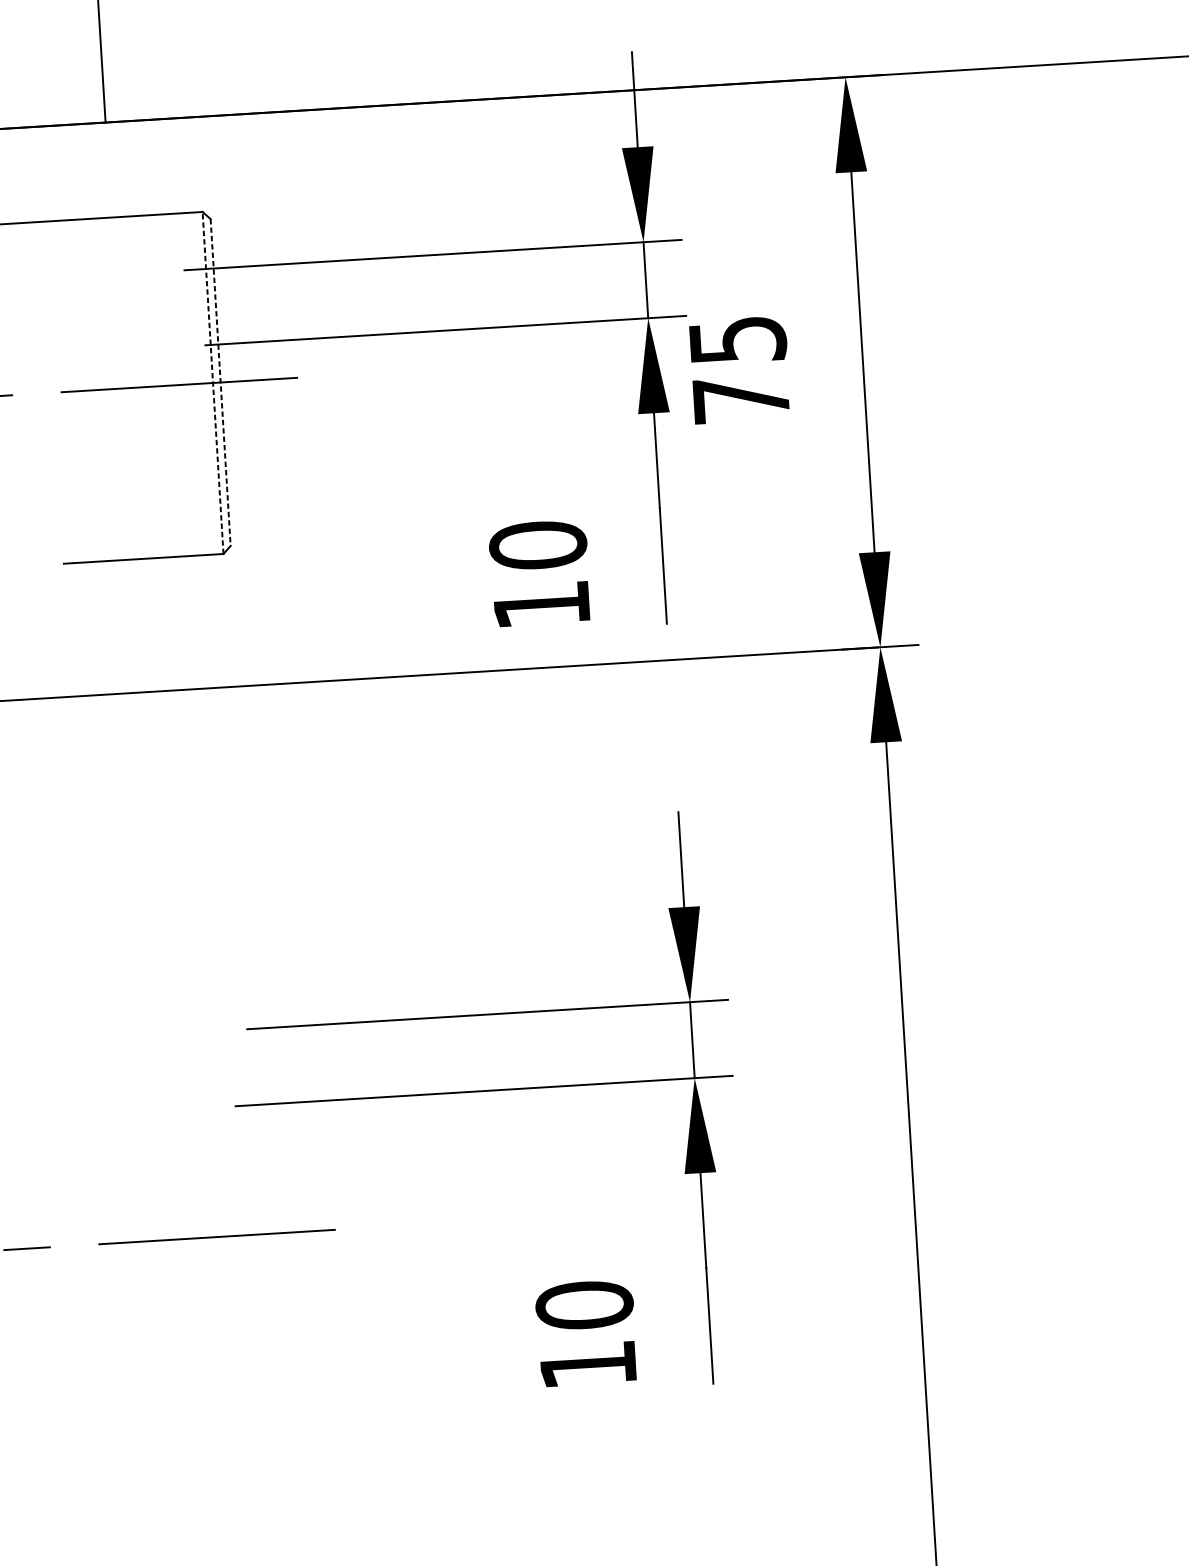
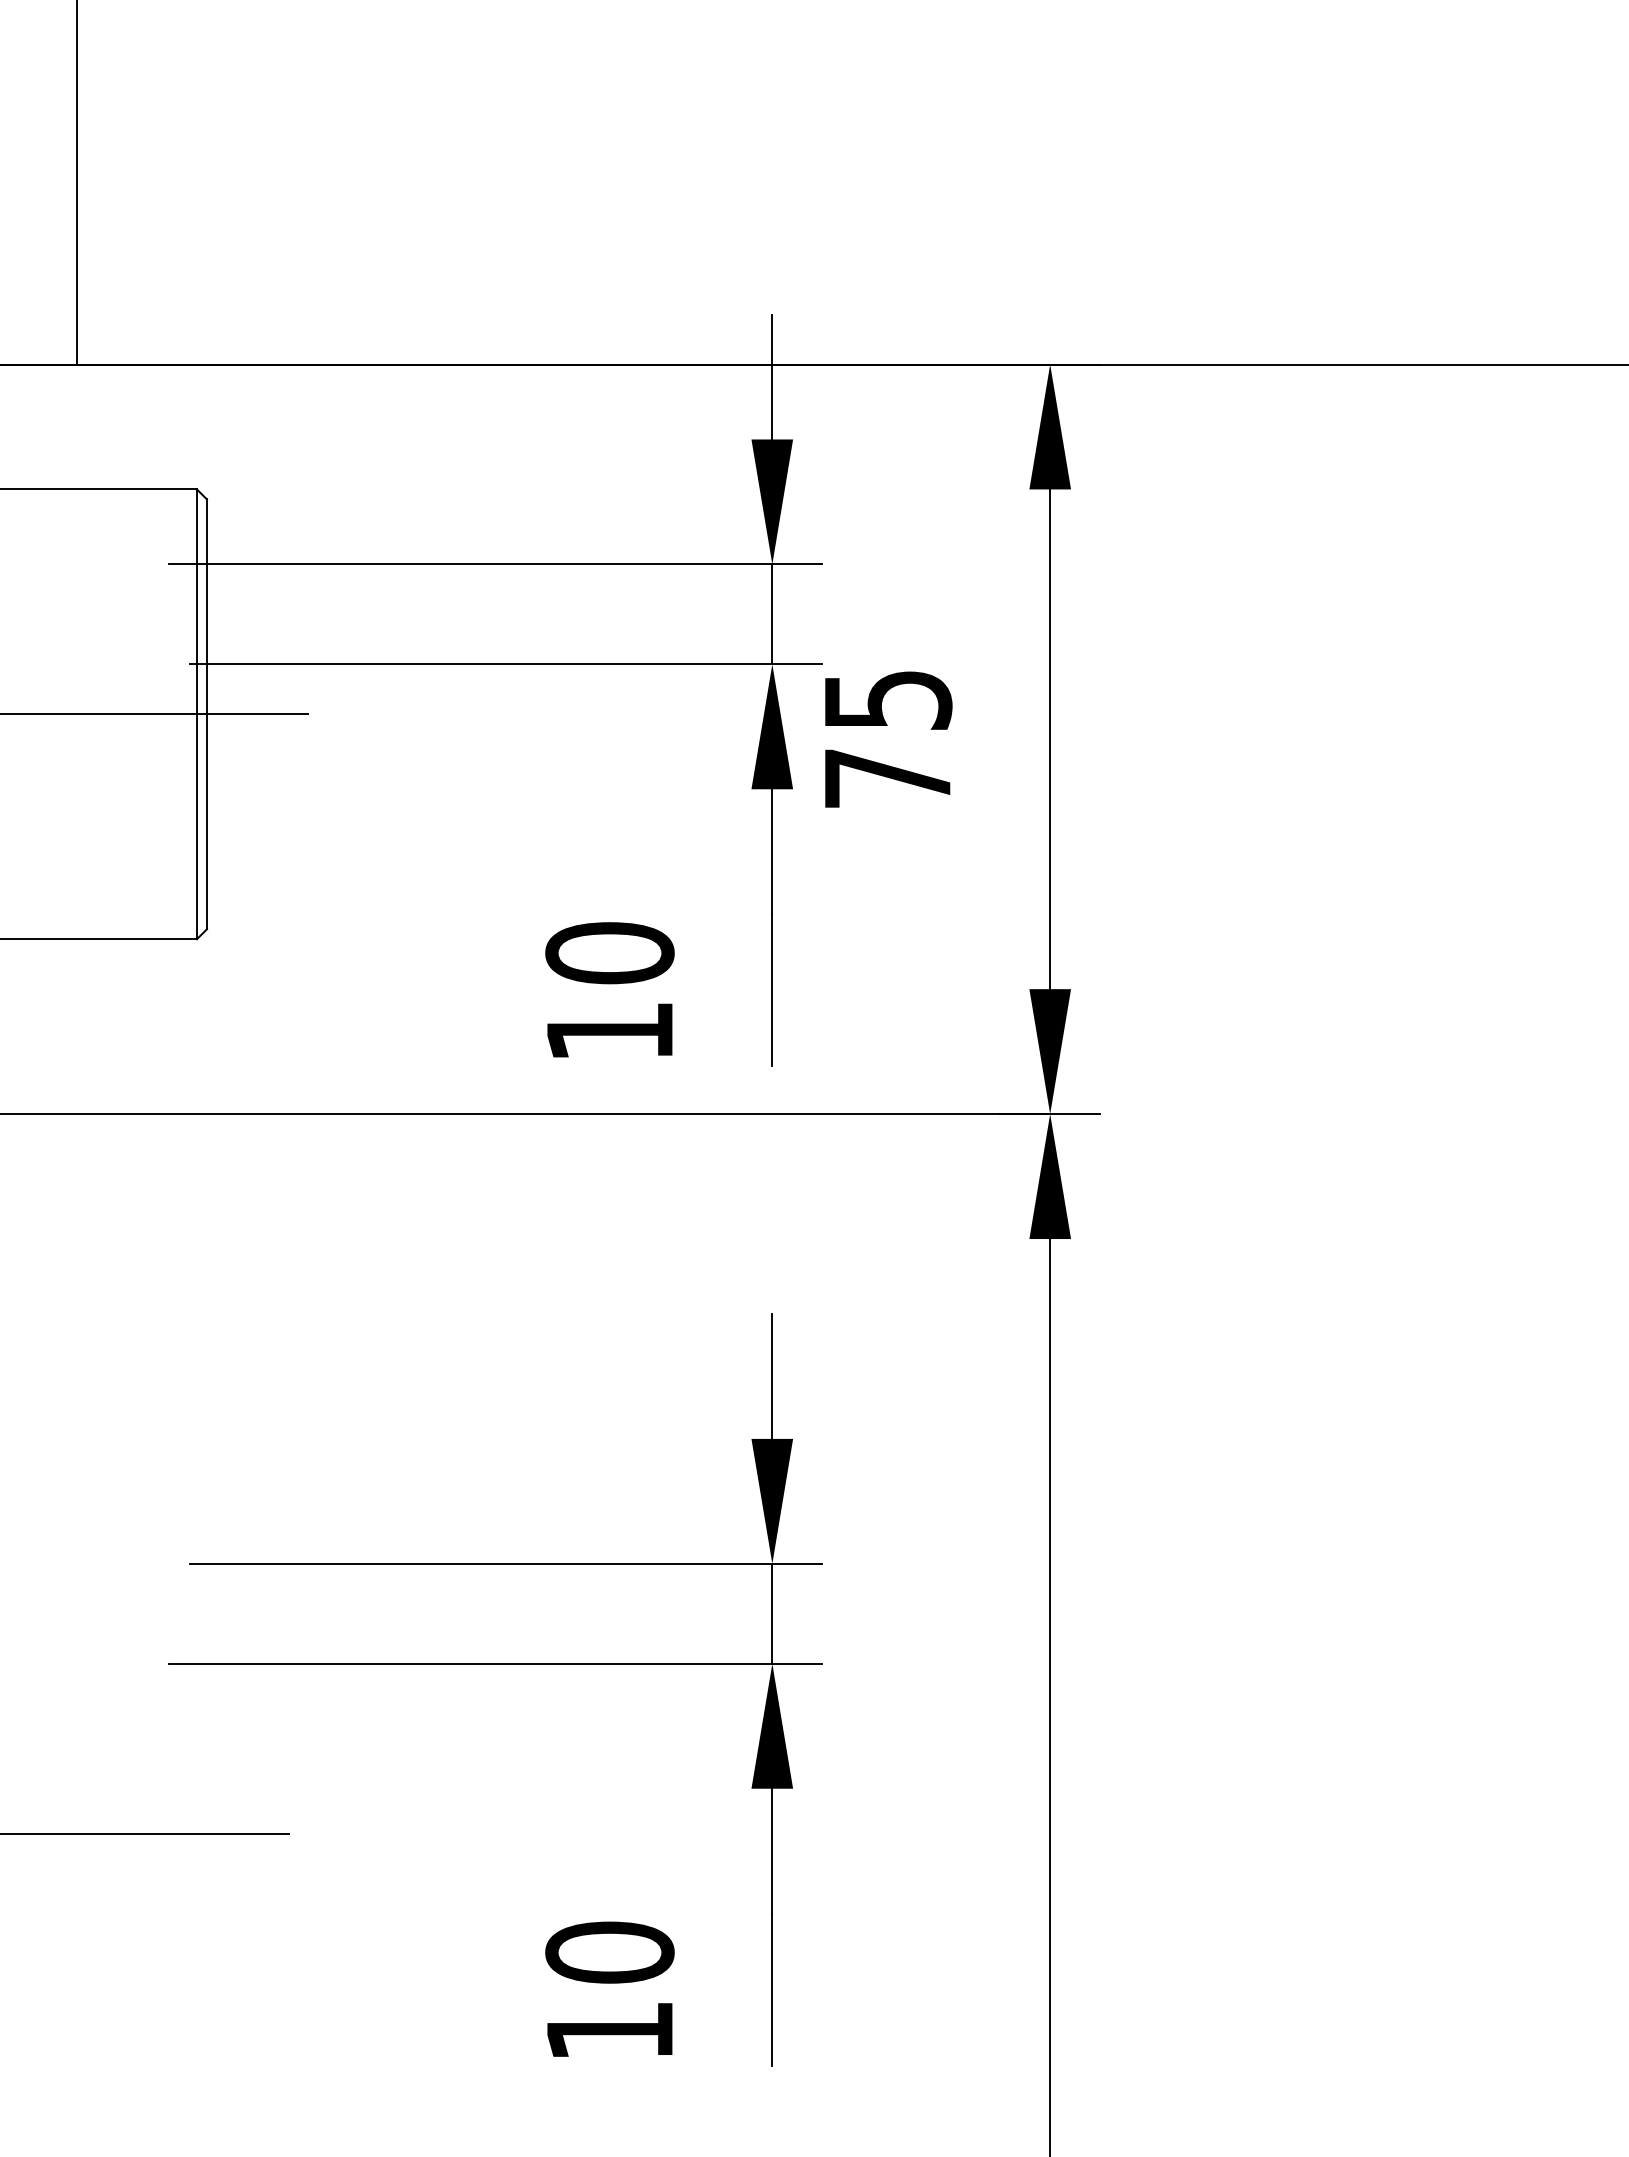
line: (220, 382) -> (206, 714), dashed -> solid
line: (213, 383) -> (197, 714), dashed -> solid

